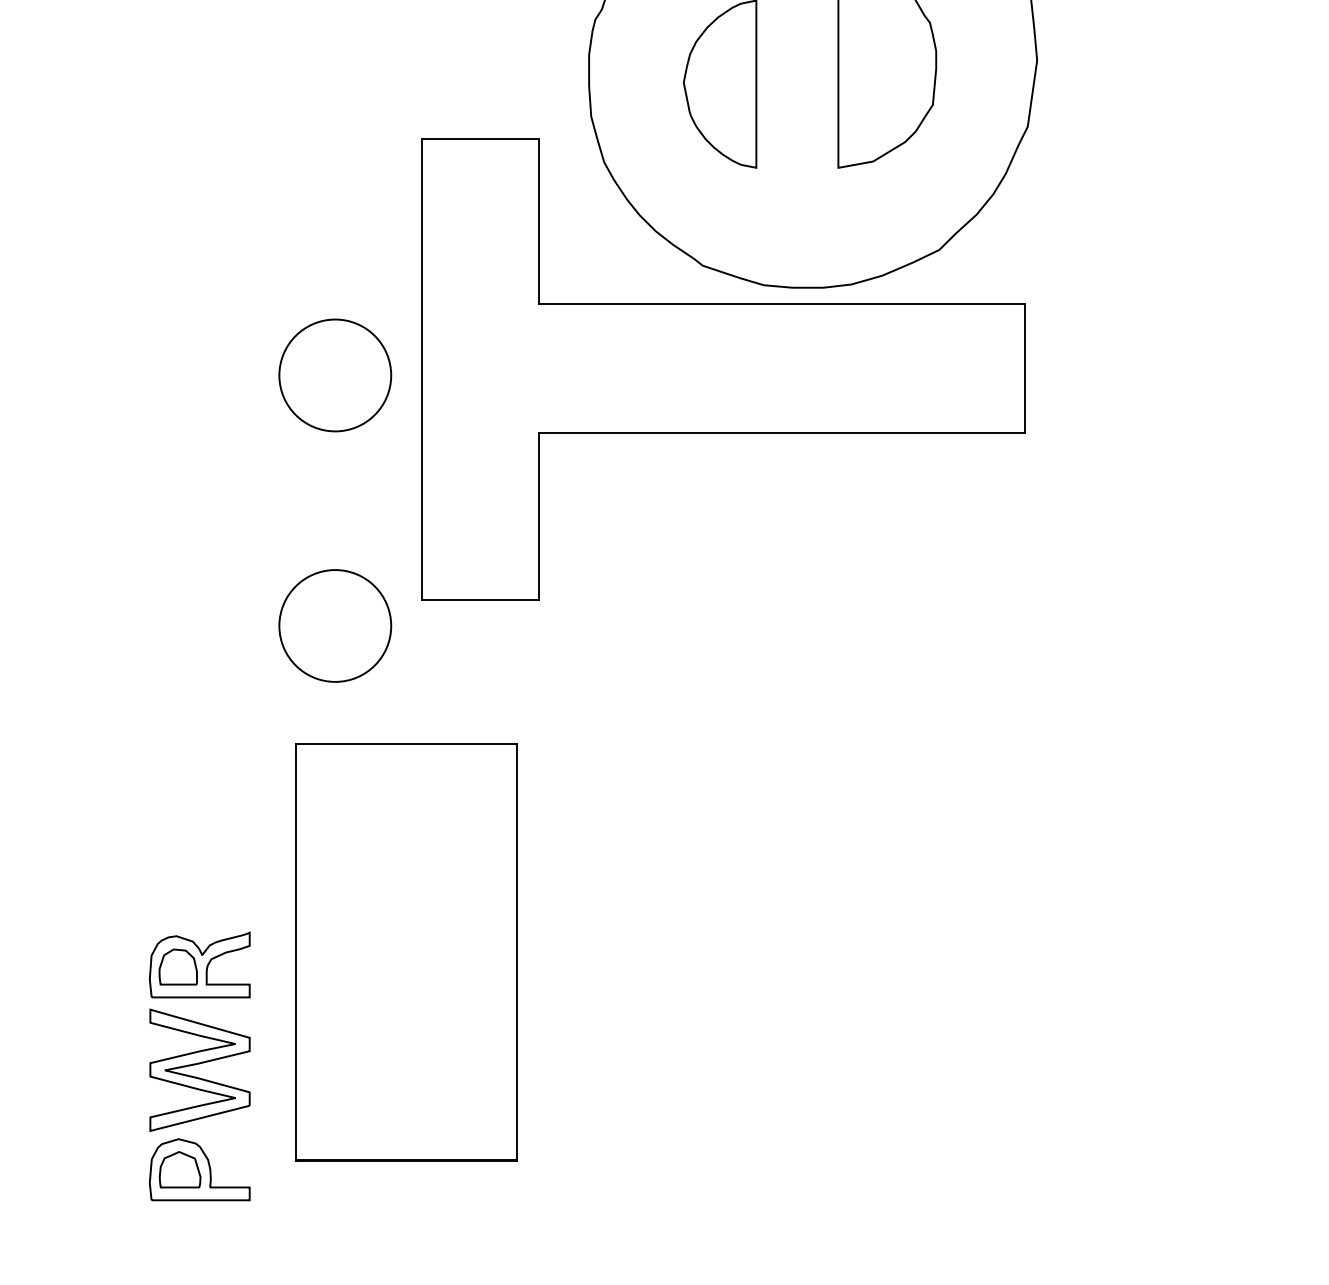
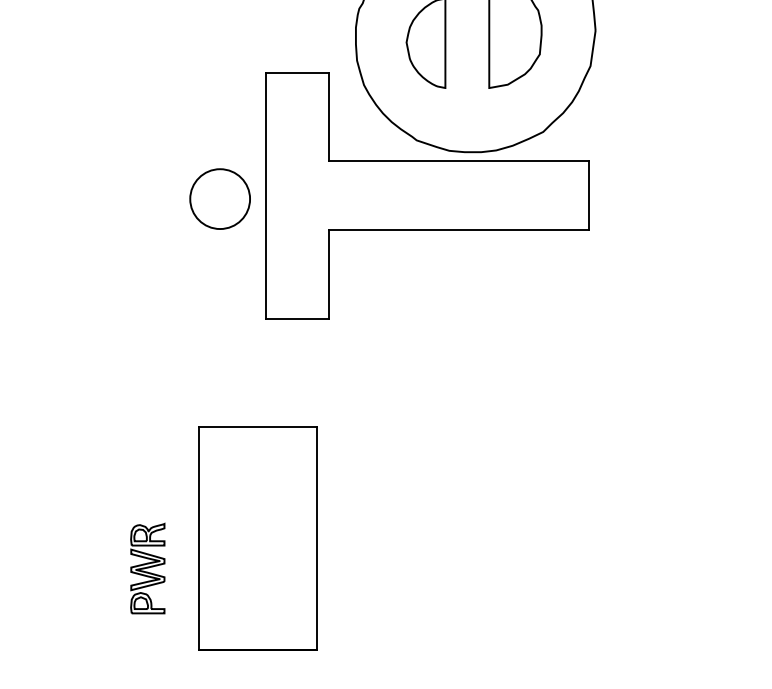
circle: (334, 624) -> (219, 332), removed
part: (405, 951) -> (257, 538), moved
part: (199, 1066) -> (147, 568), size x0.62

